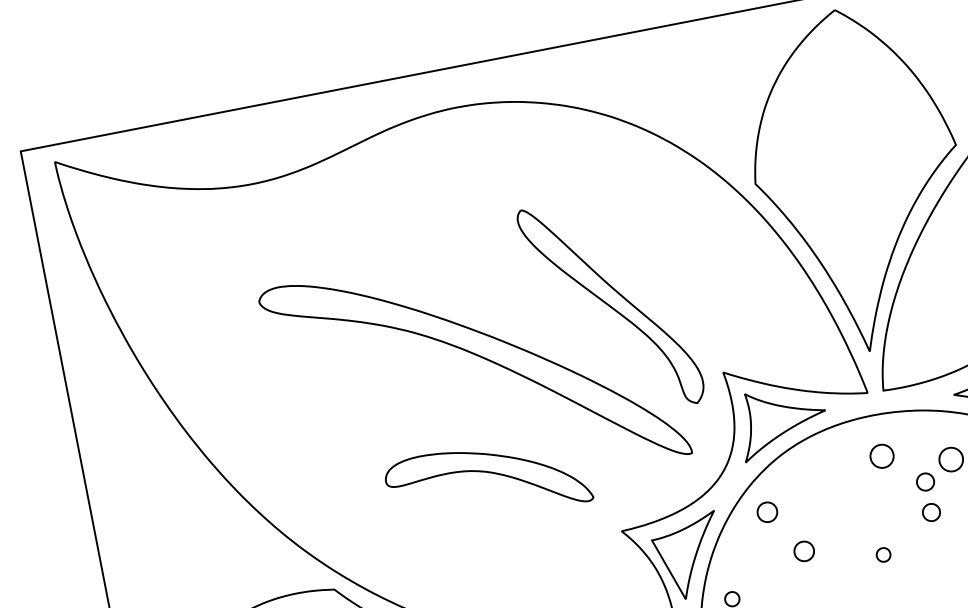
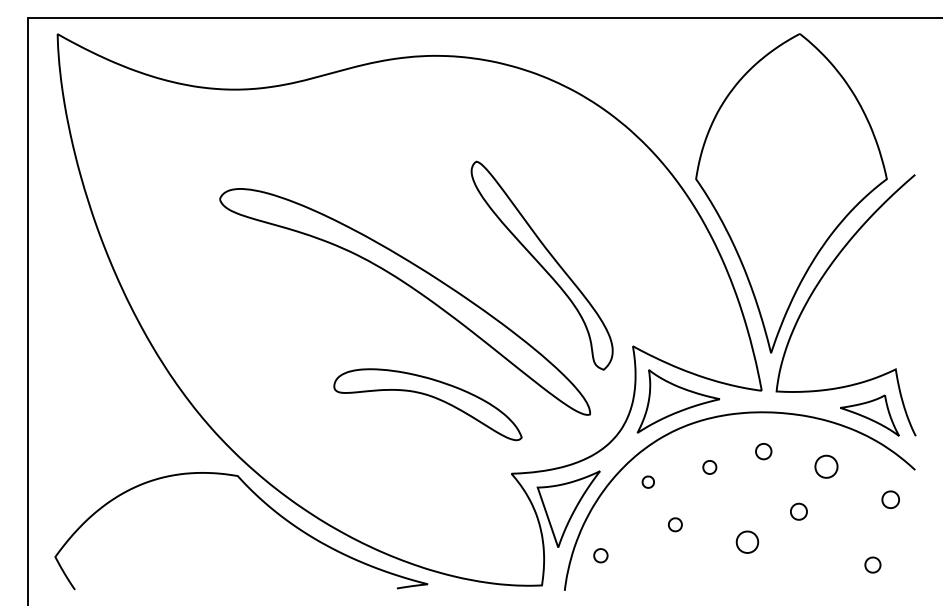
part: (881, 456) -> (763, 451), size x0.71
part: (487, 473) -> (428, 396), moved
part: (925, 481) -> (798, 482), removed
part: (828, 484) -> (709, 467), added
part: (766, 511) -> (647, 481), size x0.62
part: (804, 551) -> (675, 524), size x0.71
part: (883, 554) -> (747, 541), size x1.67

